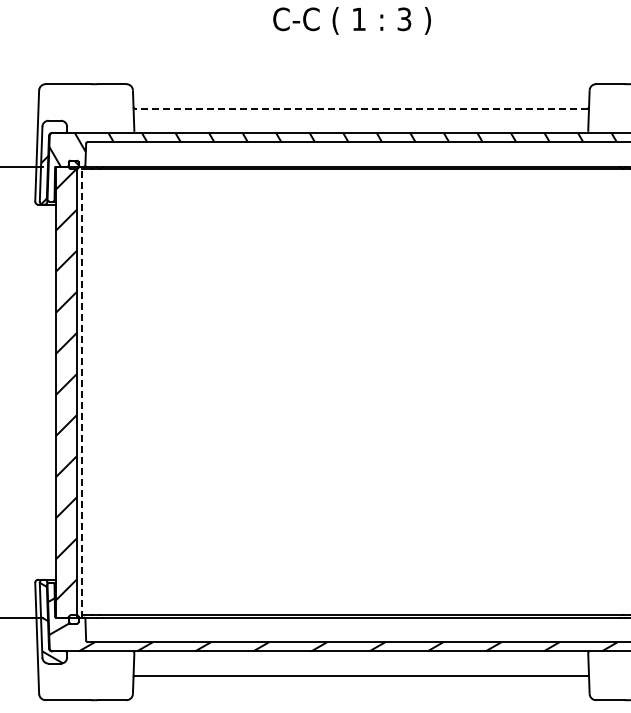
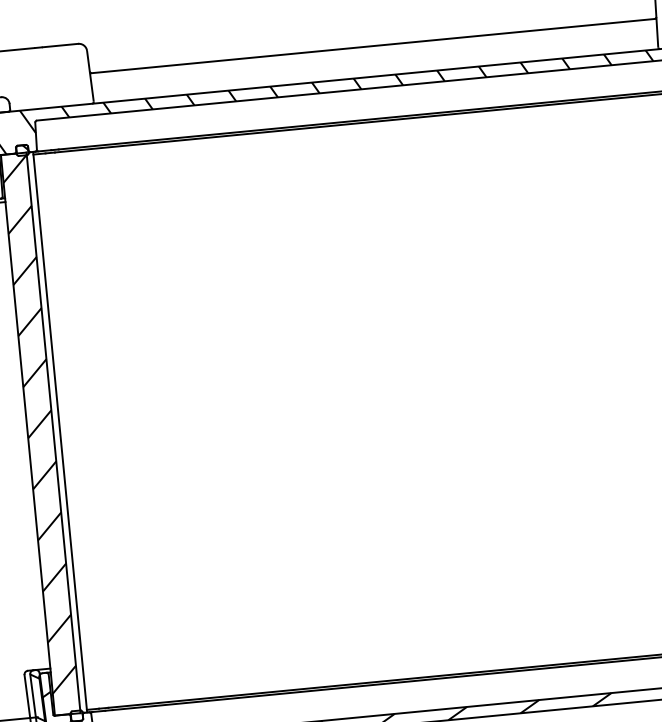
line: (360, 108) -> (372, 46), dashed -> solid
line: (82, 391) -> (60, 431), dashed -> solid

